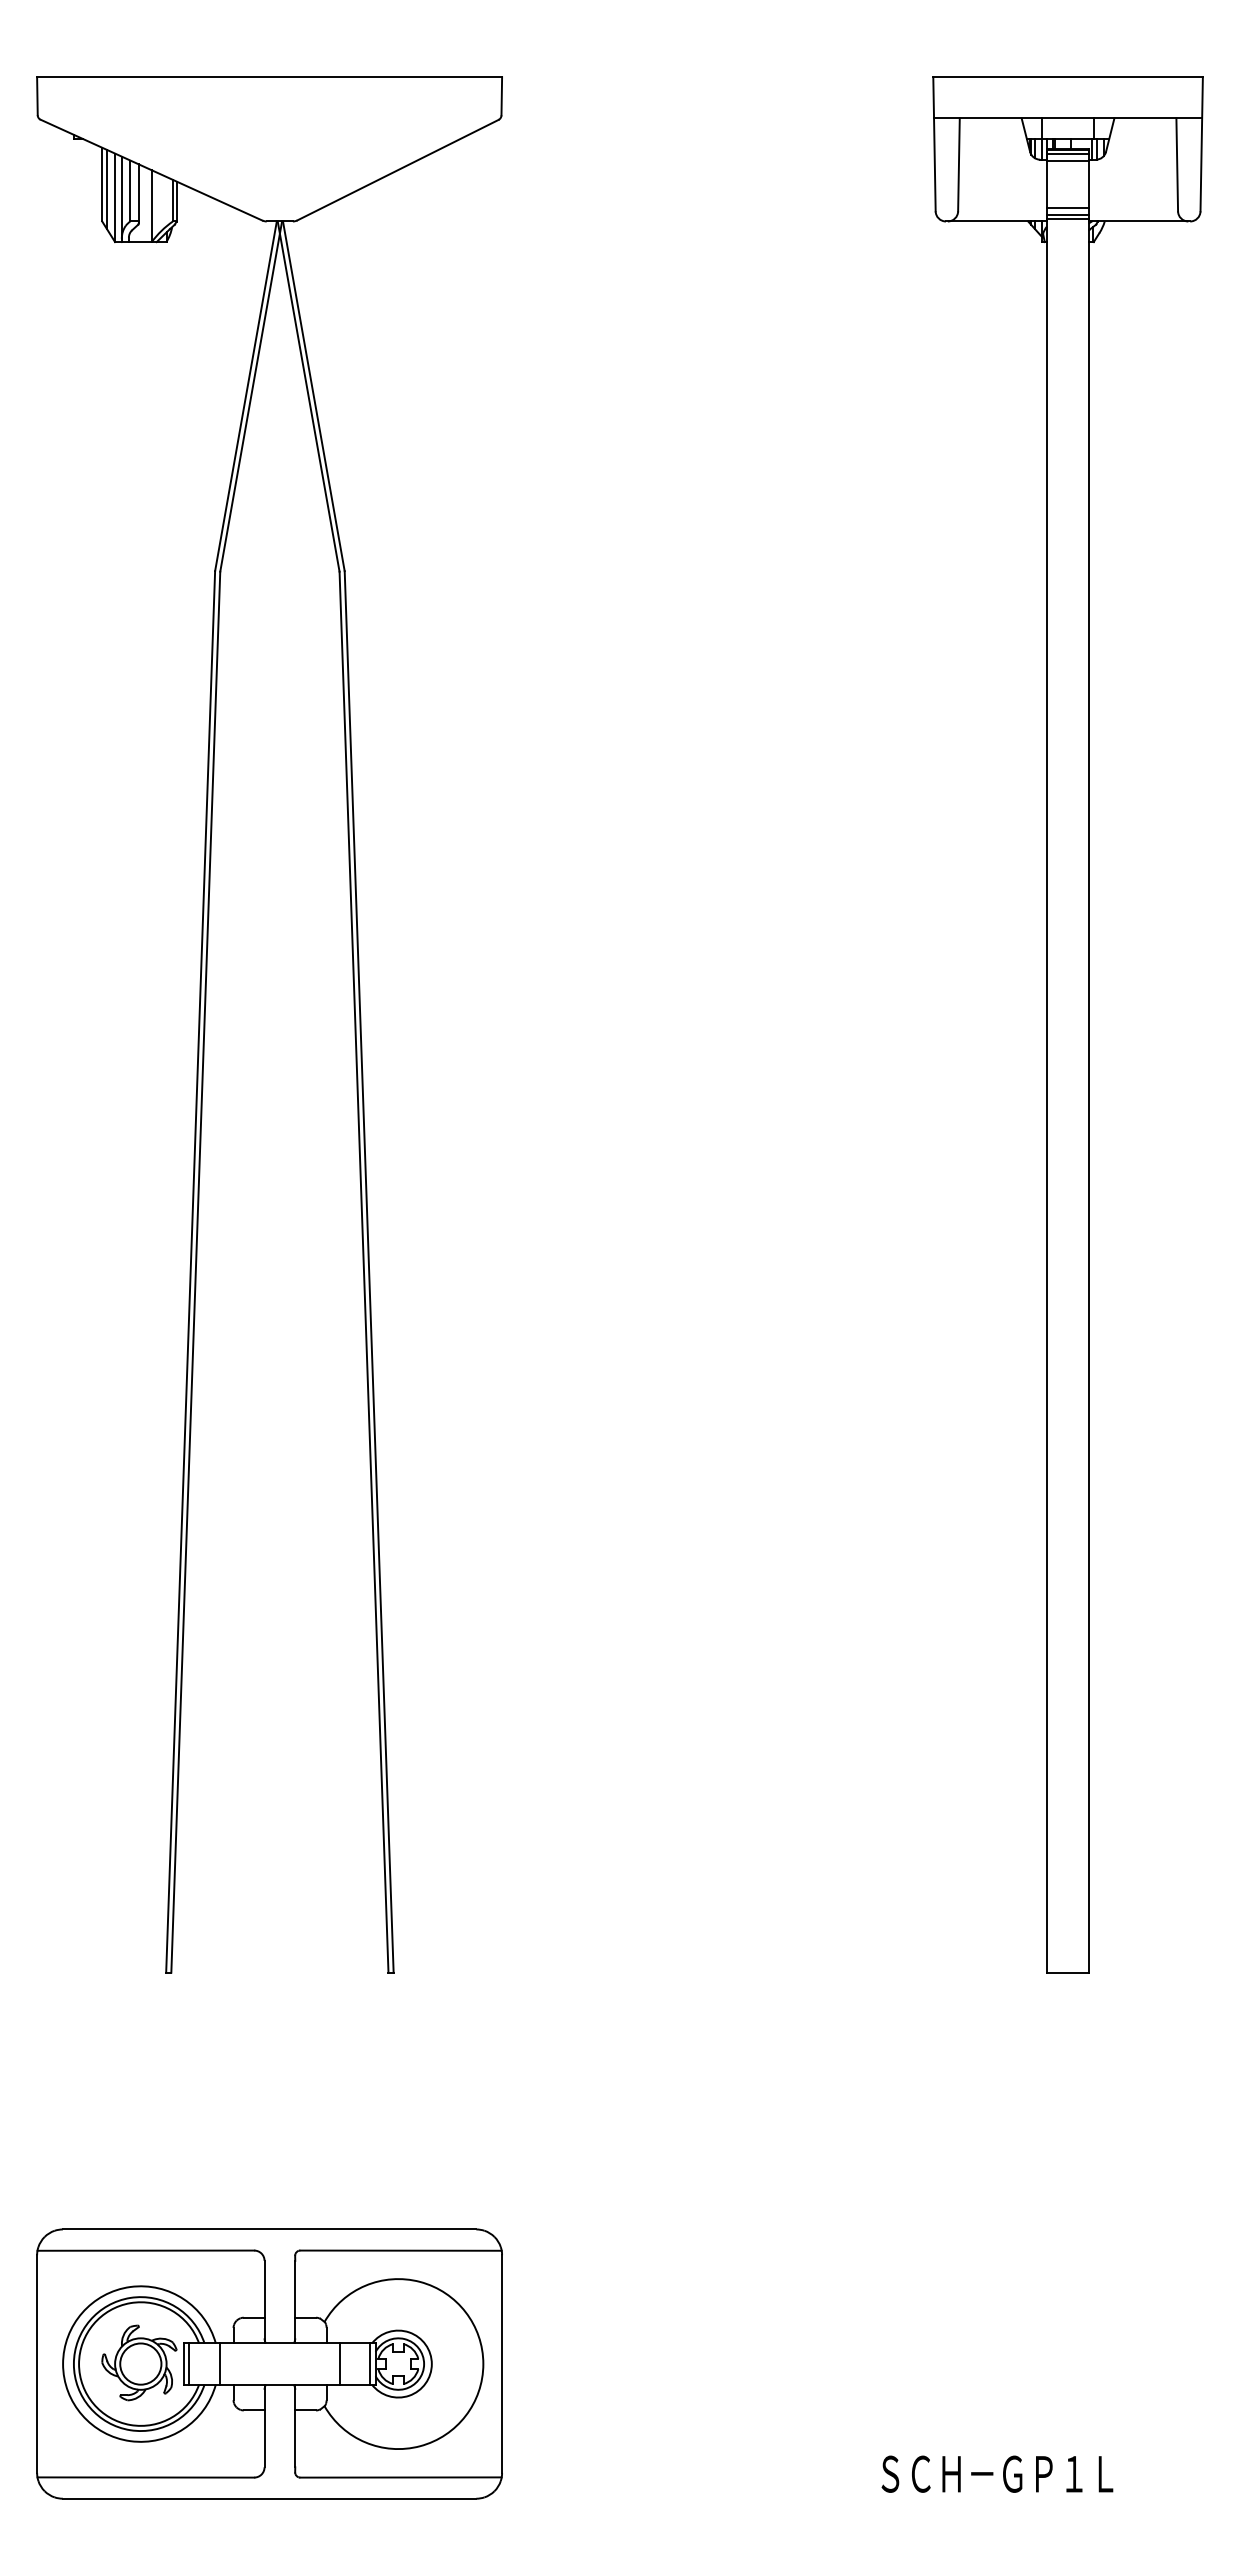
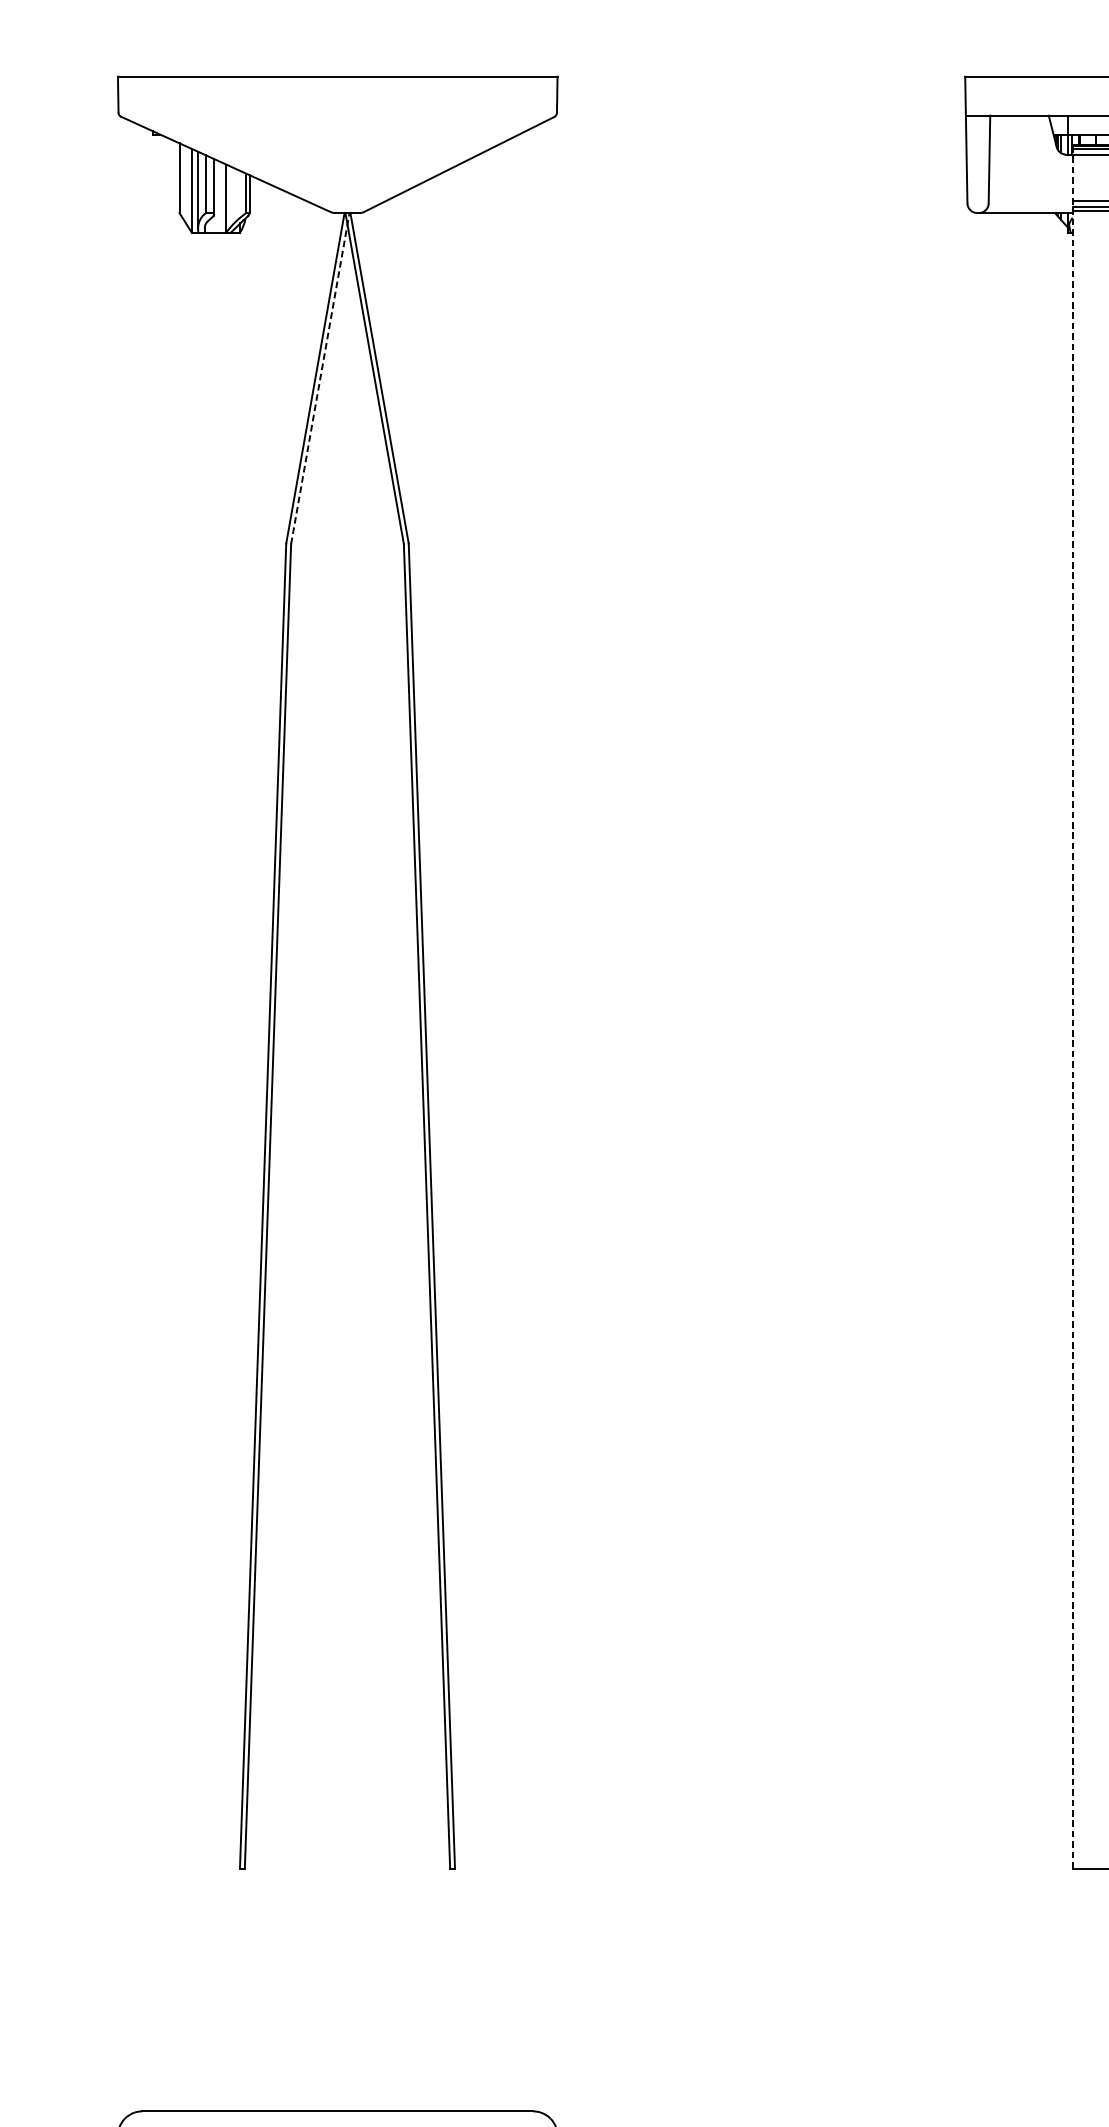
line: (107, 189) -> (184, 182), removed
line: (251, 396) -> (320, 378), solid -> dashed
line: (1047, 1061) -> (1073, 1007), solid -> dashed

